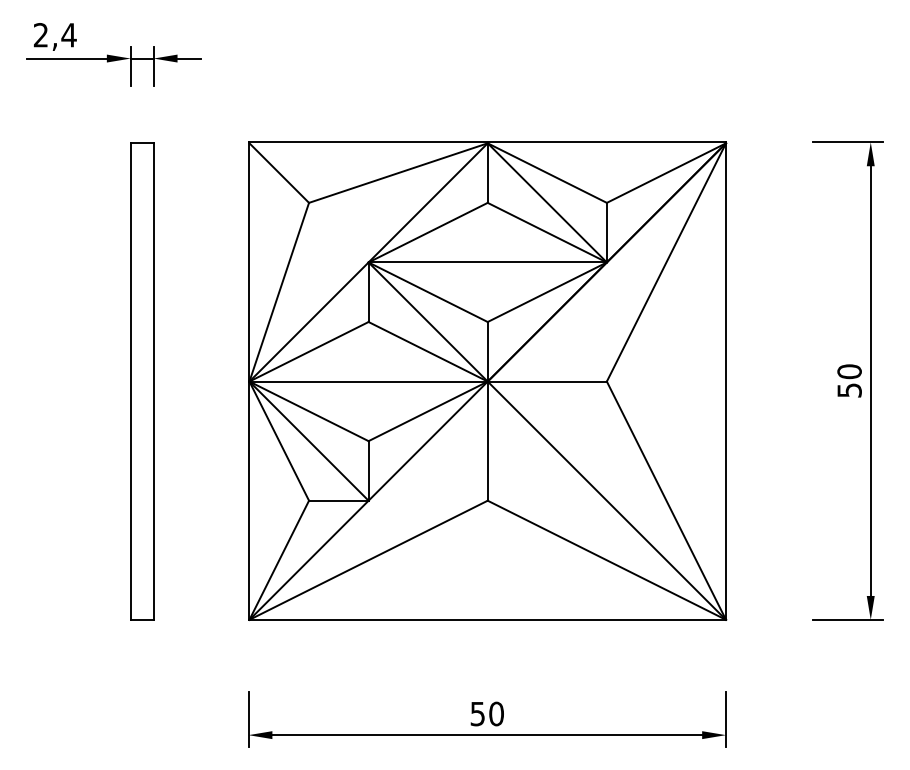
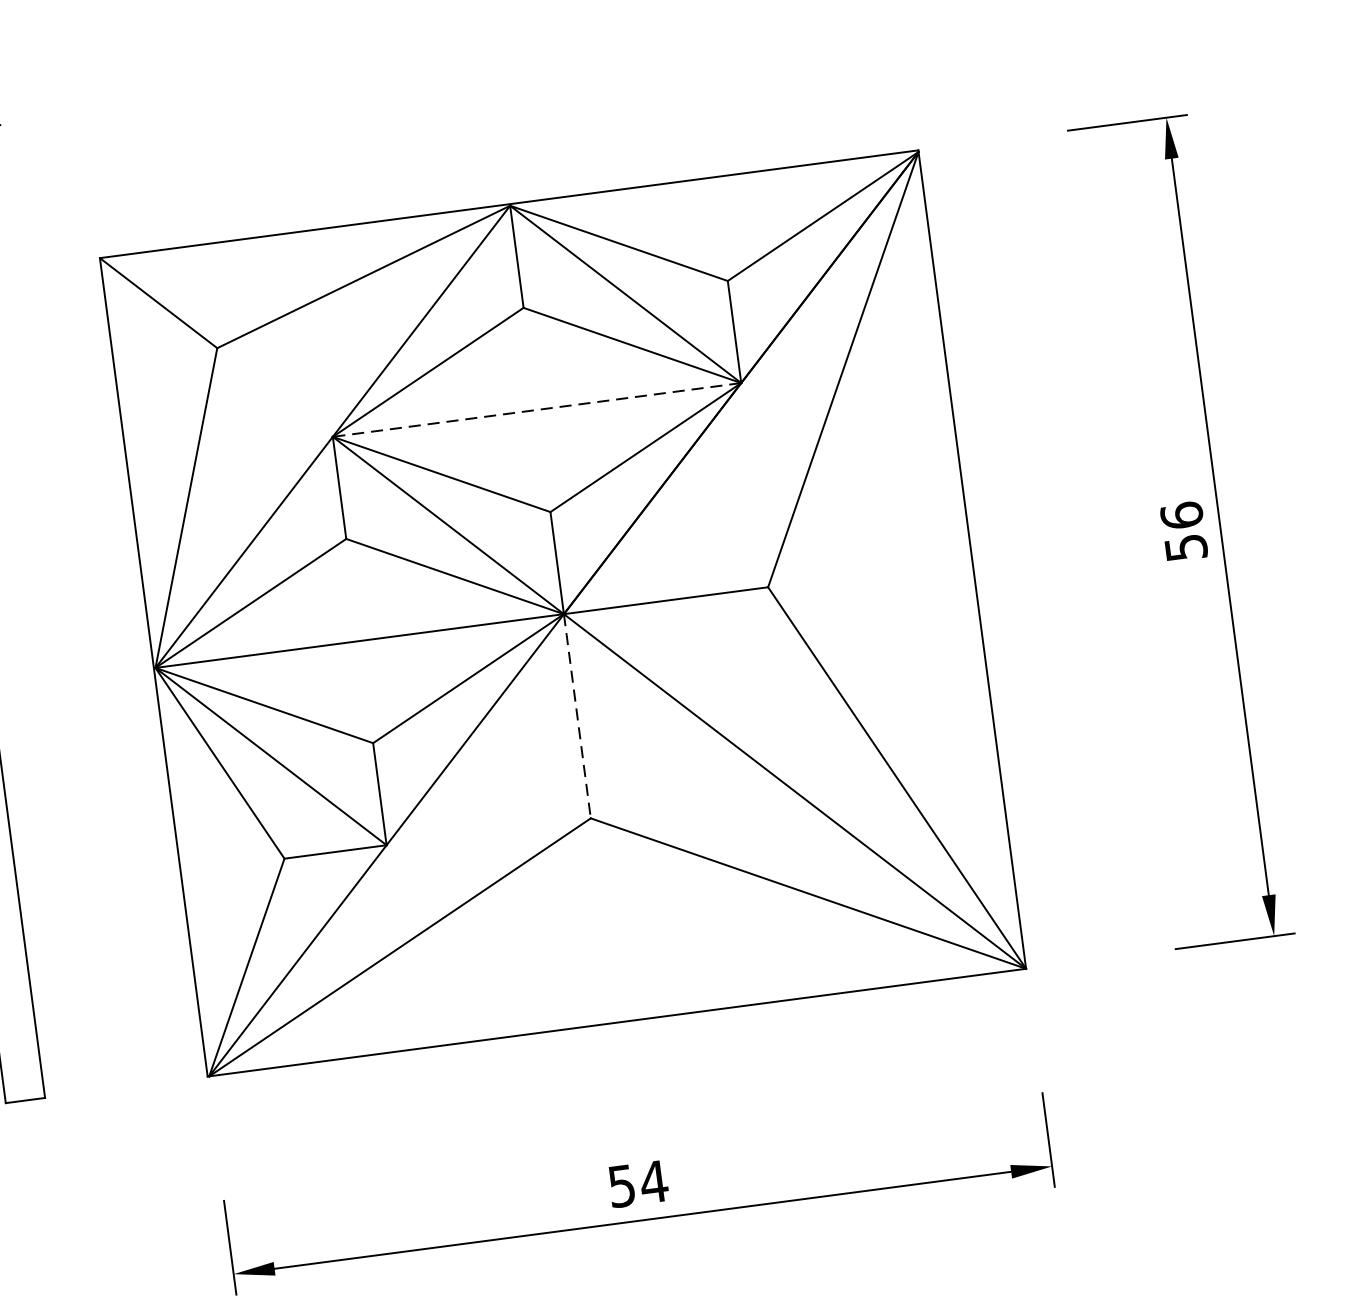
line: (487, 262) -> (536, 410), solid -> dashed
text: (849, 371) -> (1181, 515), 50 -> 56
line: (487, 441) -> (577, 716), solid -> dashed
text: (496, 713) -> (653, 1181), 50 -> 54

